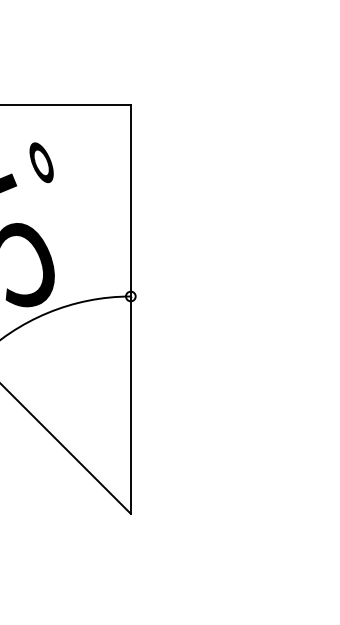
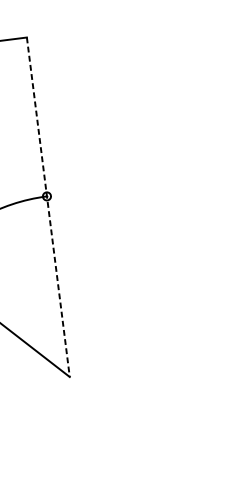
line: (130, 310) -> (48, 208), solid -> dashed

